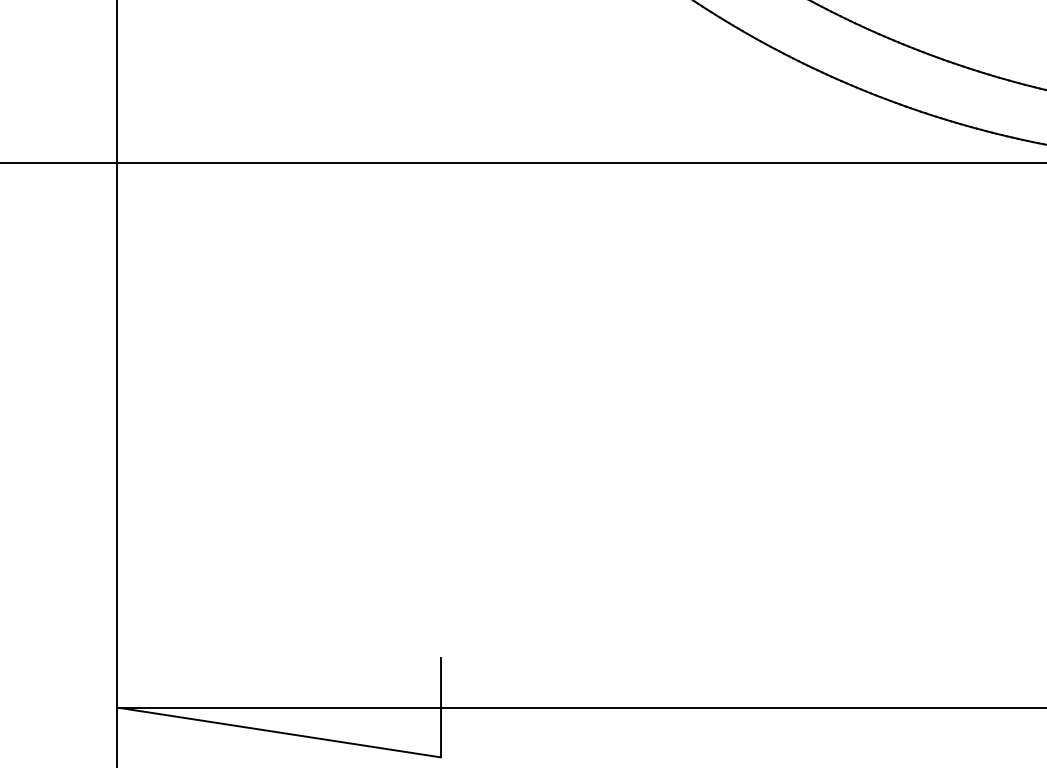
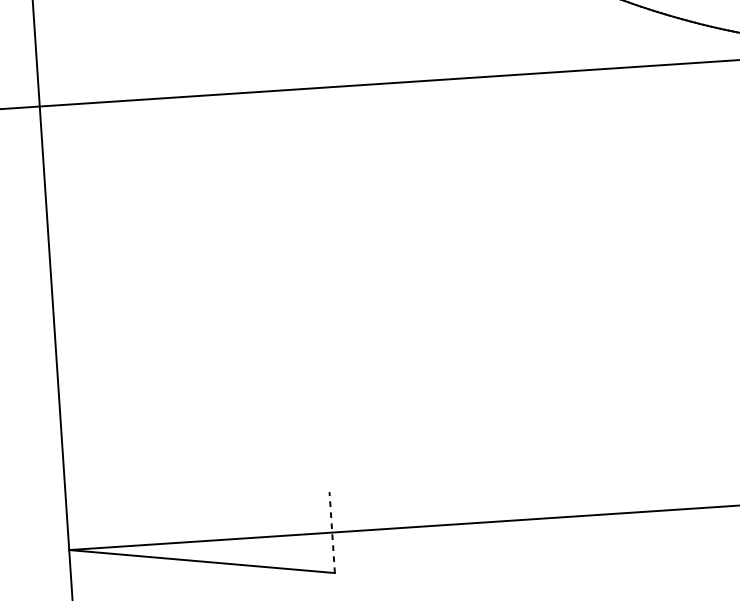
line: (440, 707) -> (332, 532), solid -> dashed

